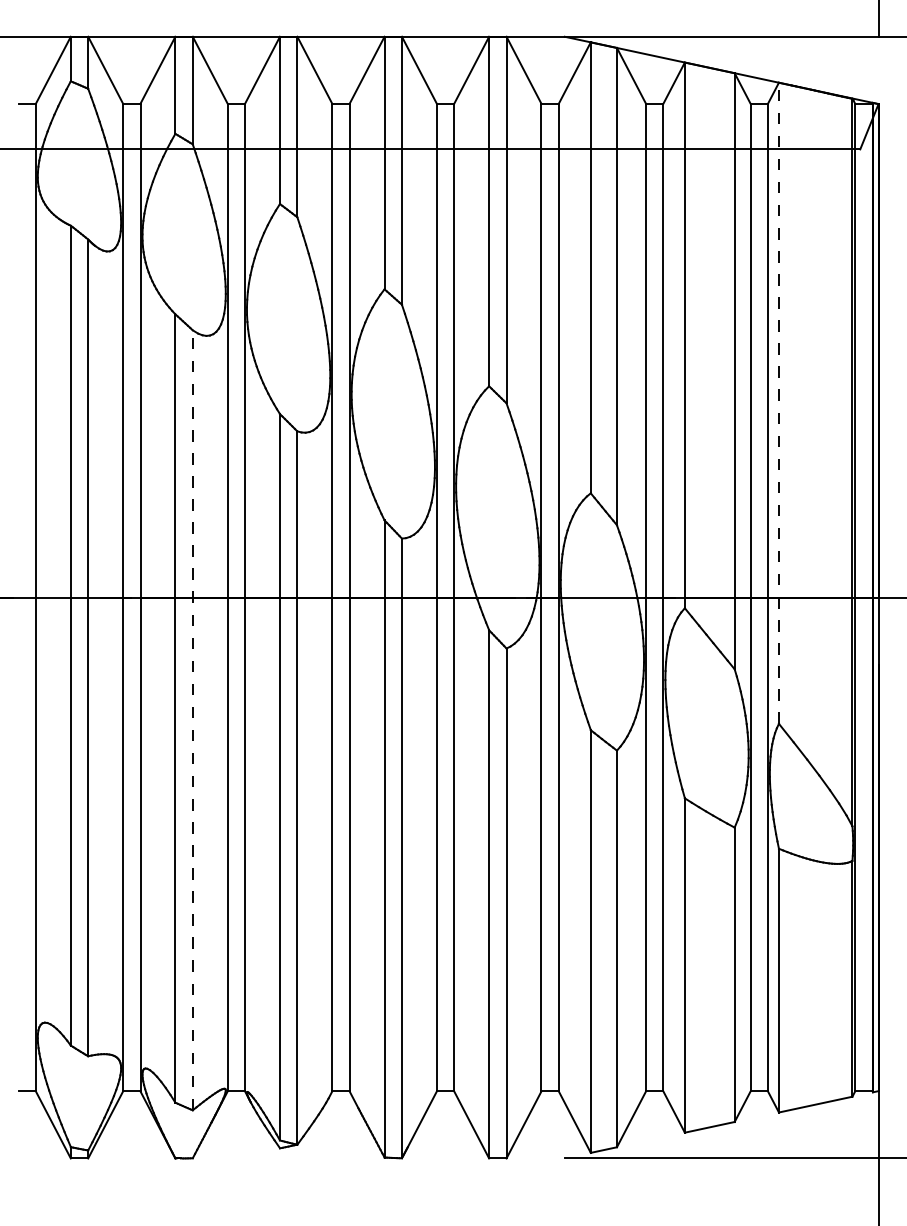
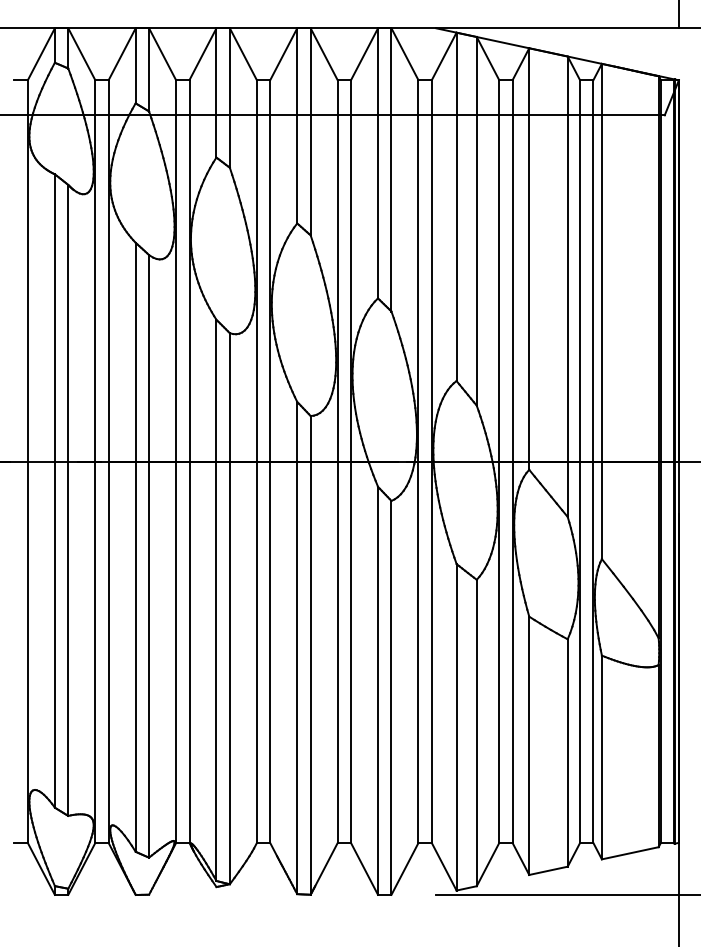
line: (778, 403) -> (601, 311), dashed -> solid
line: (192, 719) -> (148, 555), dashed -> solid

